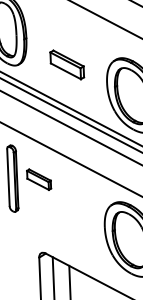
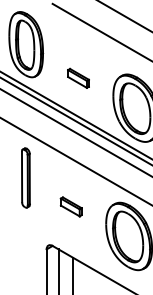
part: (67, 63) -> (78, 77), size x0.71
part: (38, 179) -> (70, 206), moved

